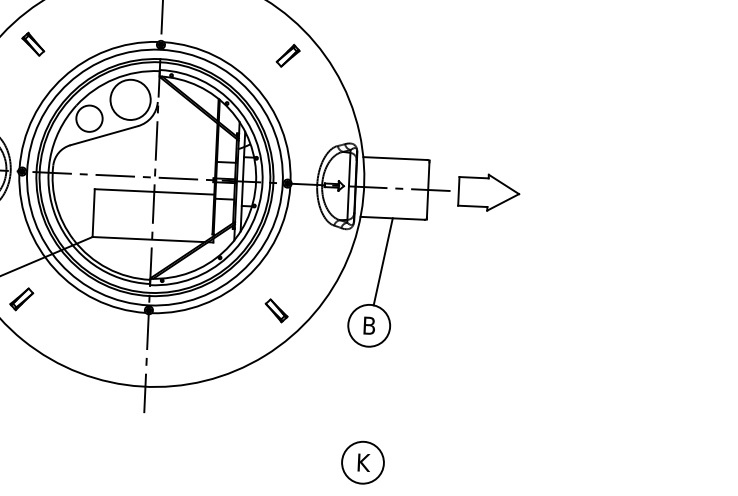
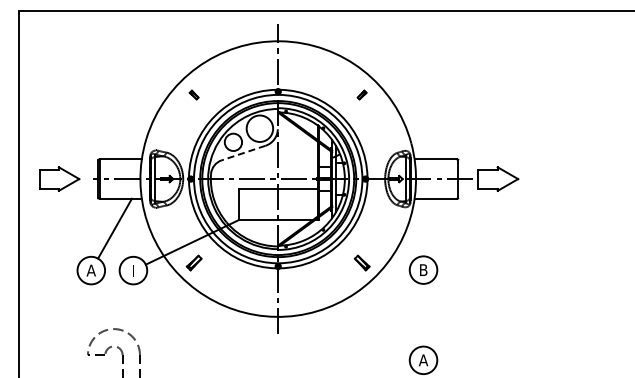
part: (32, 43) -> (193, 94), size x0.6
part: (287, 54) -> (361, 94), size x0.6
line: (103, 136) -> (243, 153), solid -> dashed
line: (382, 261) -> (430, 227), removed
text: (362, 462) -> (423, 360), K -> A

